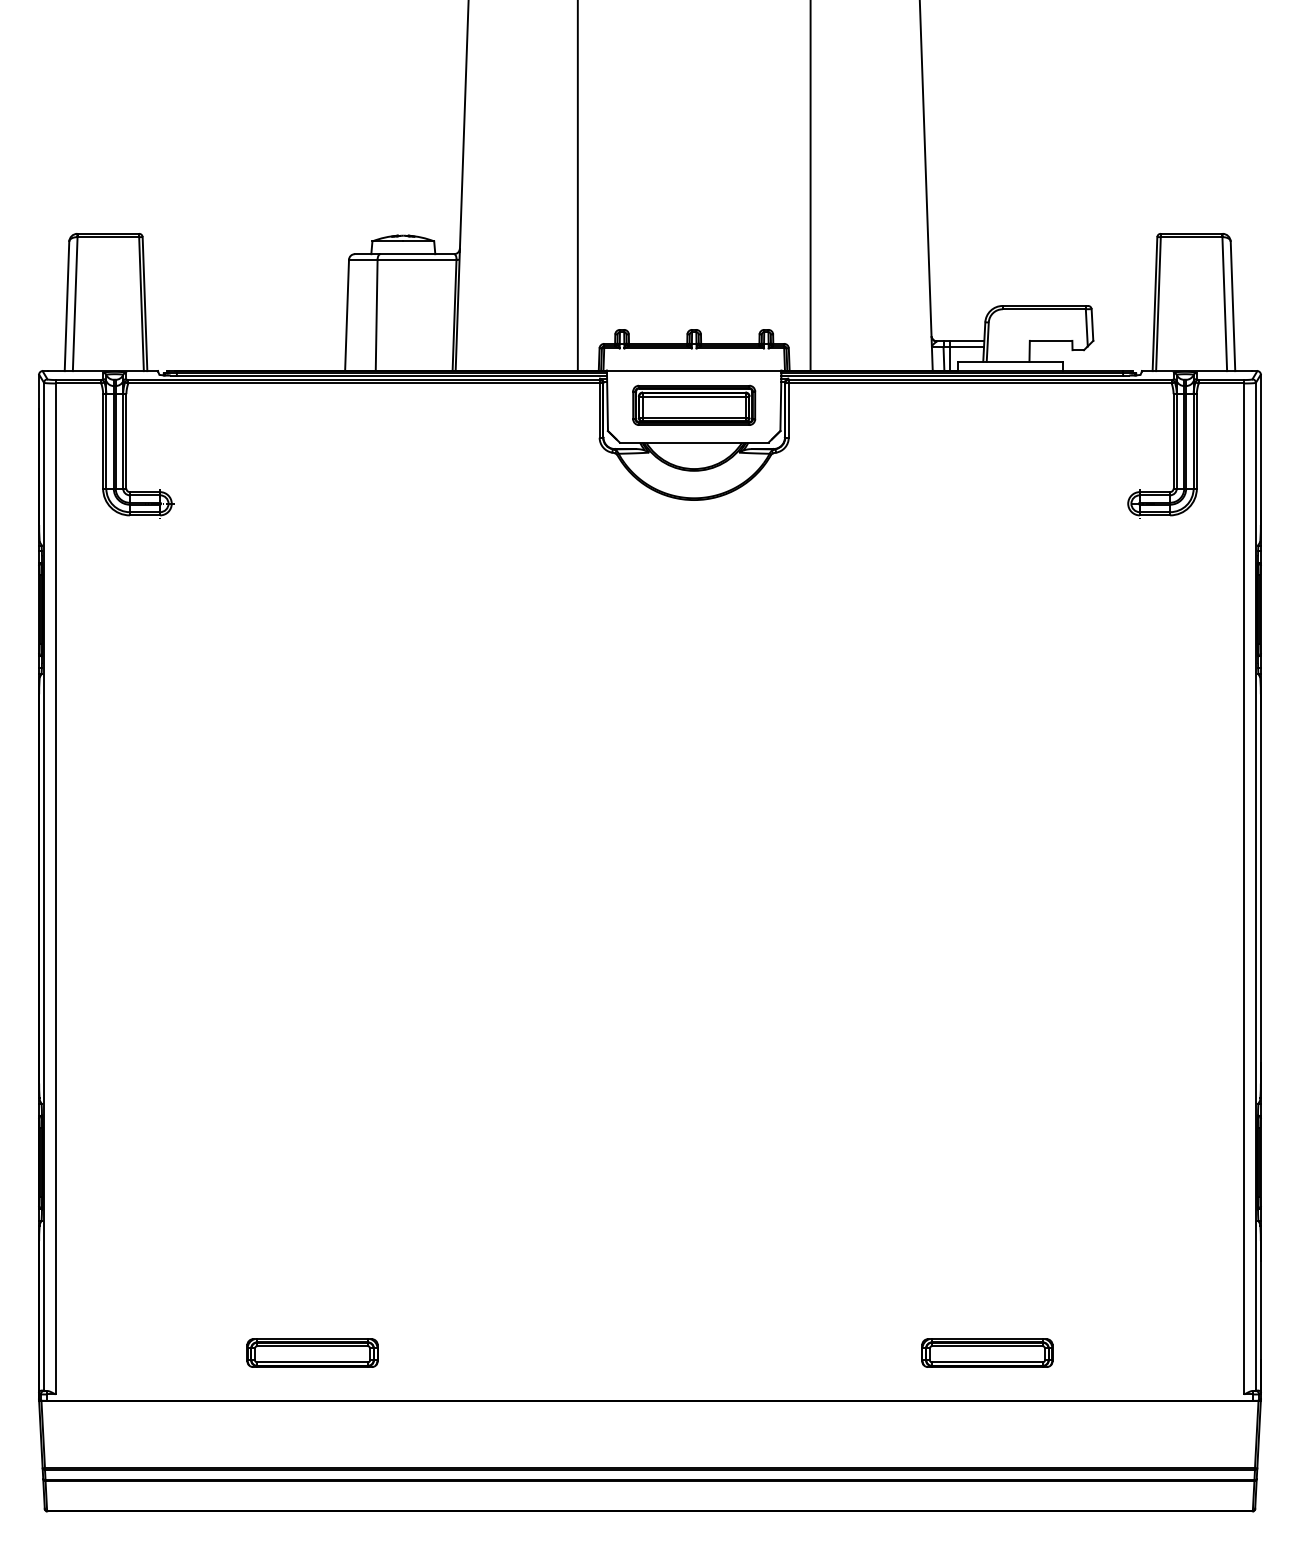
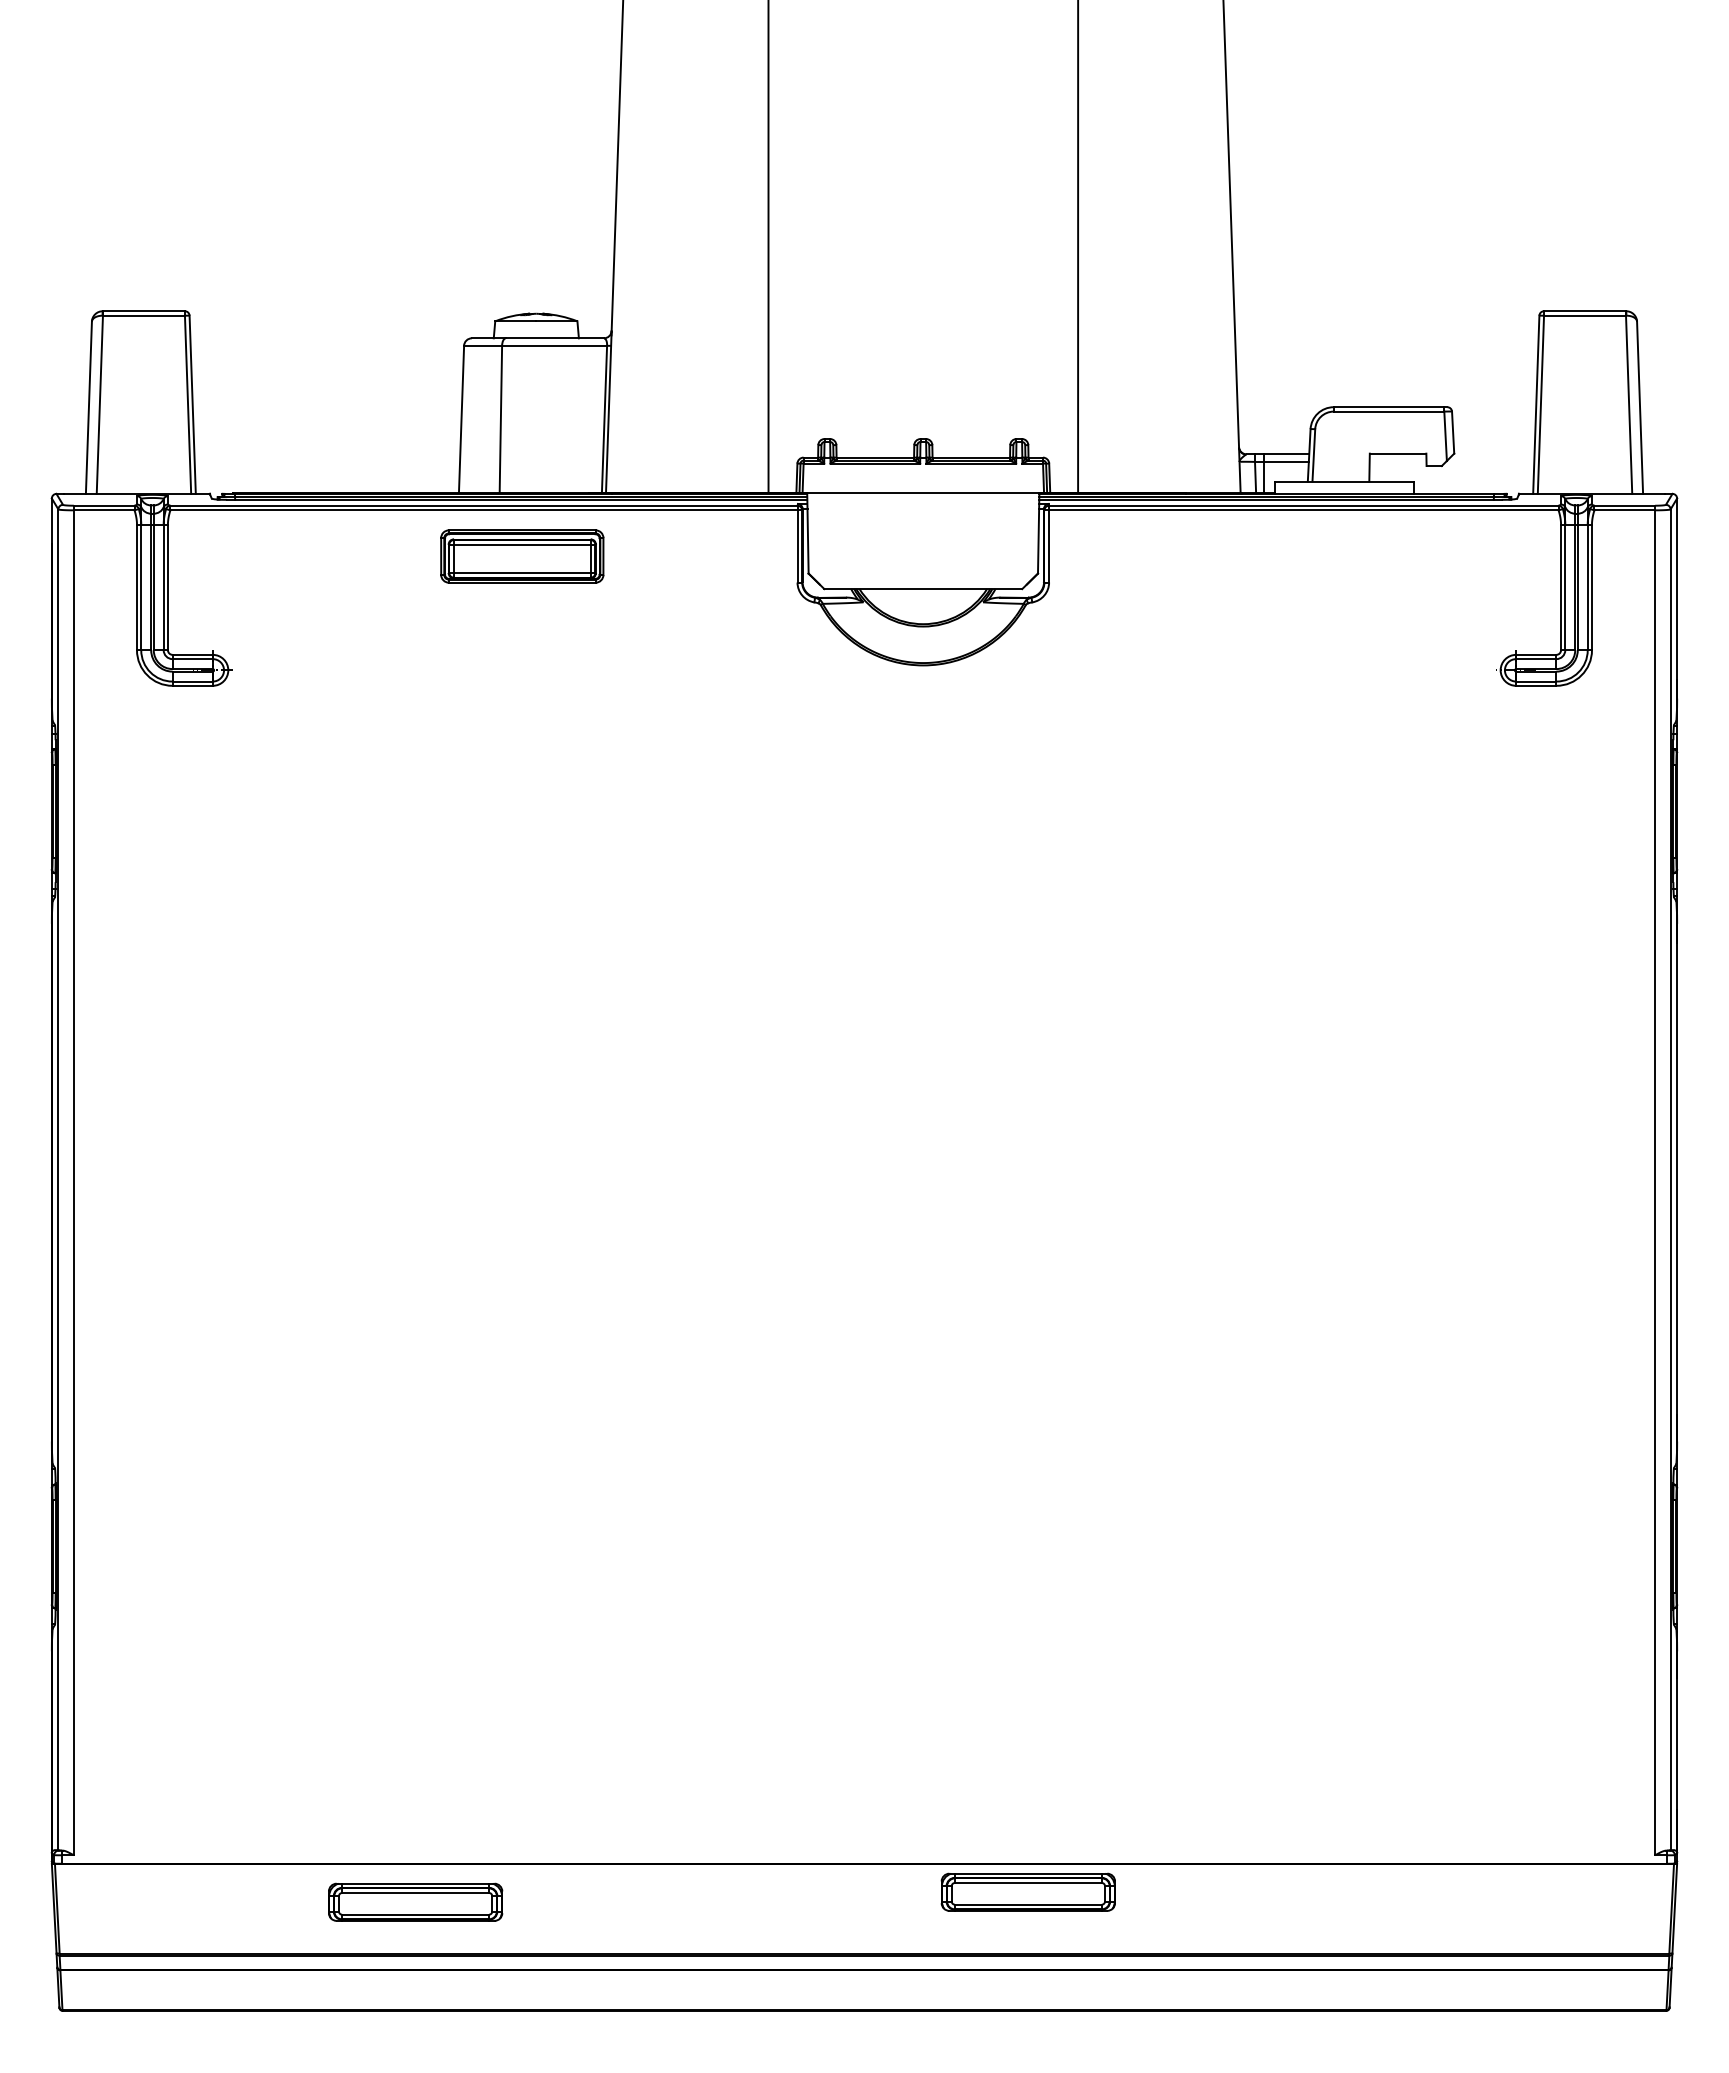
part: (694, 405) -> (522, 556), moved
part: (312, 1352) -> (415, 1901), moved
part: (986, 1352) -> (1027, 1891), moved

